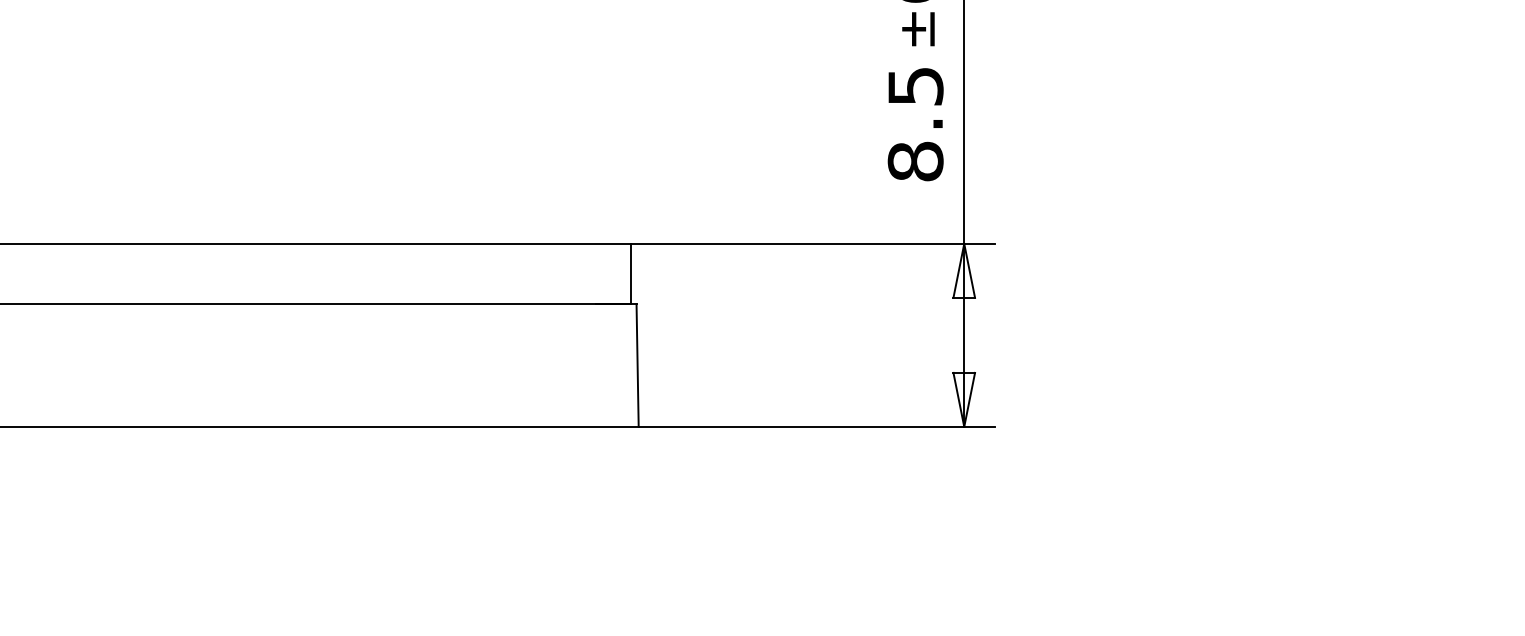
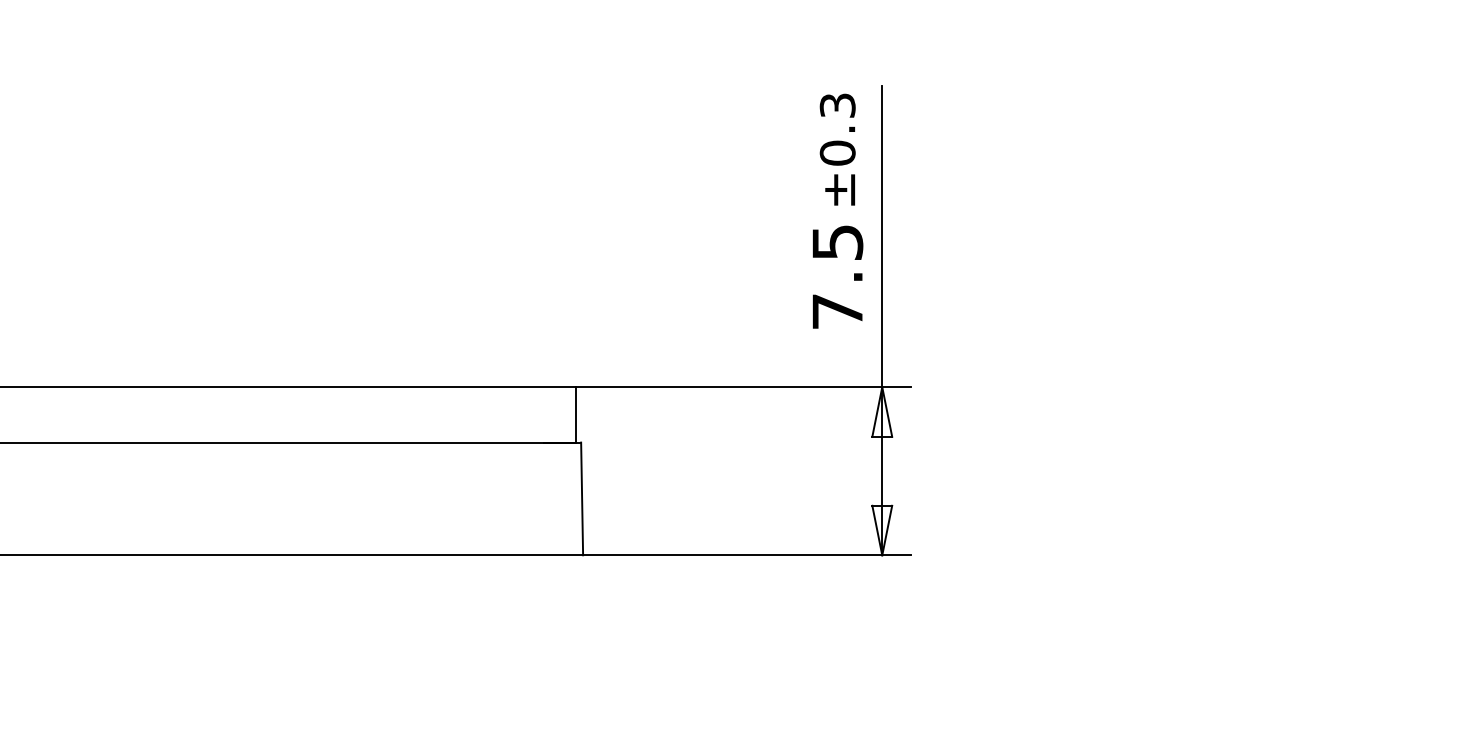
text: (915, 161) -> (837, 311), 8.5 -> 7.5

